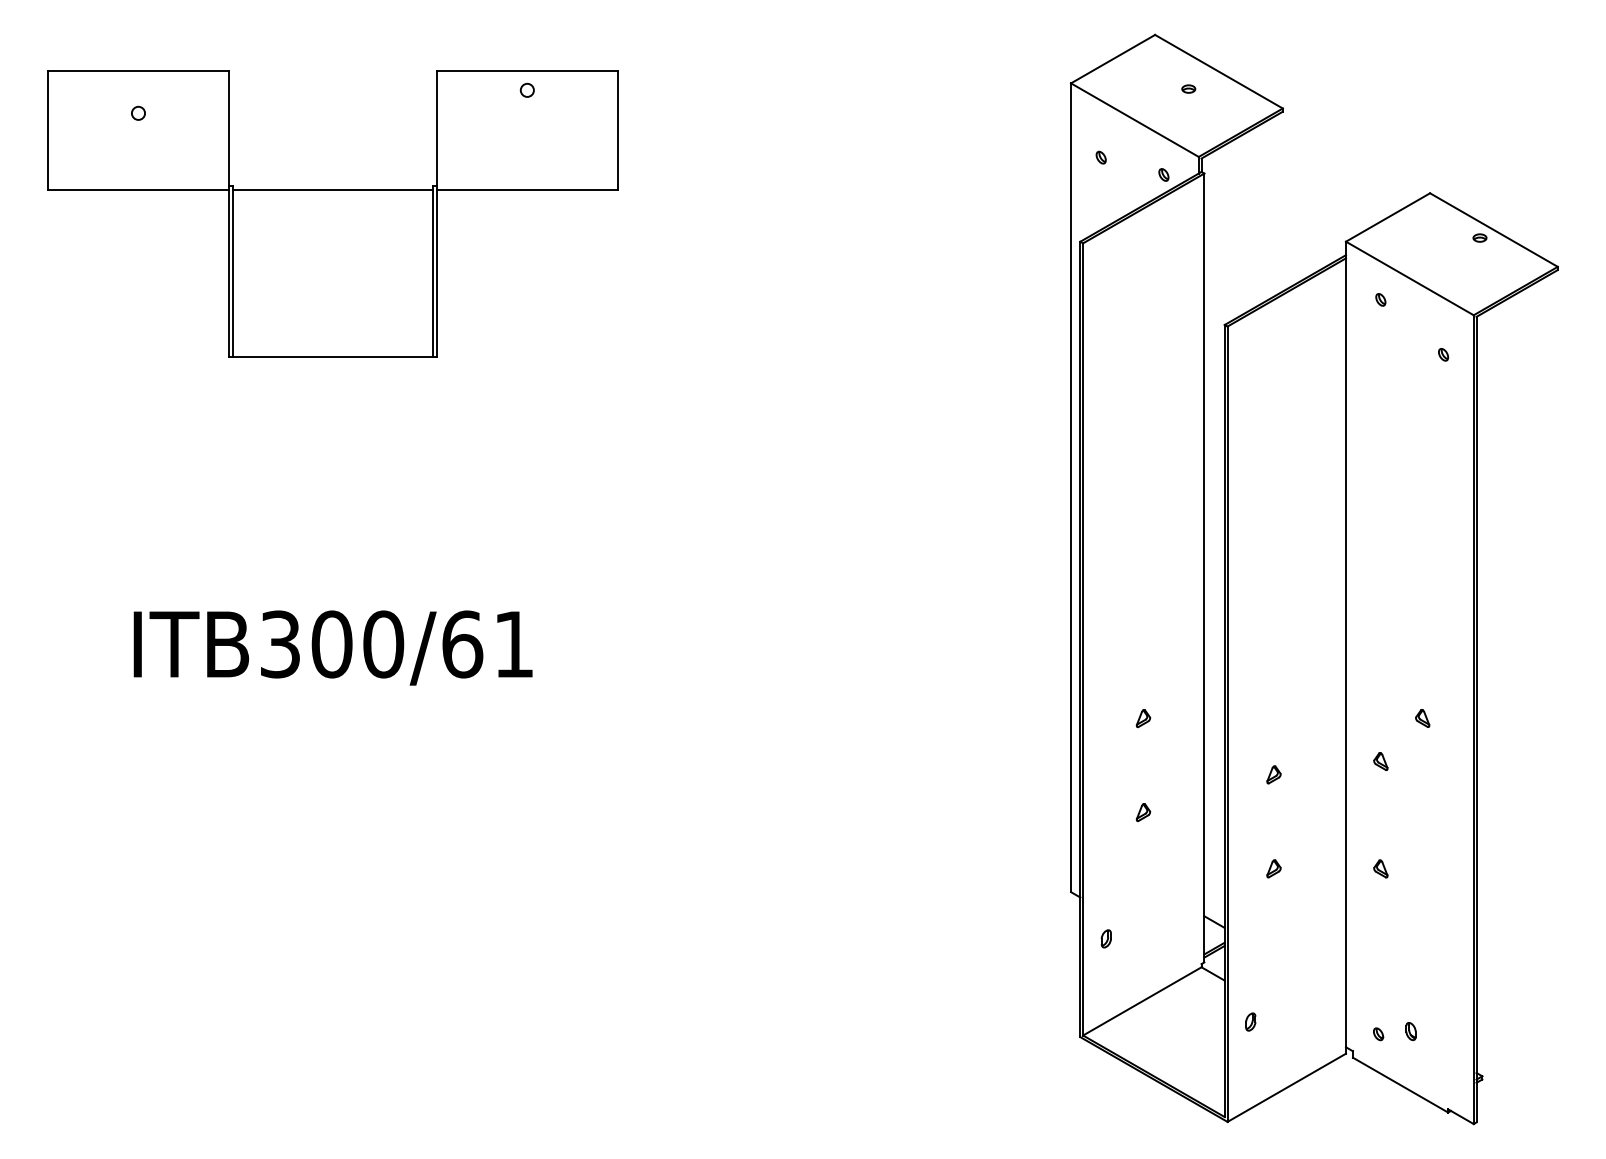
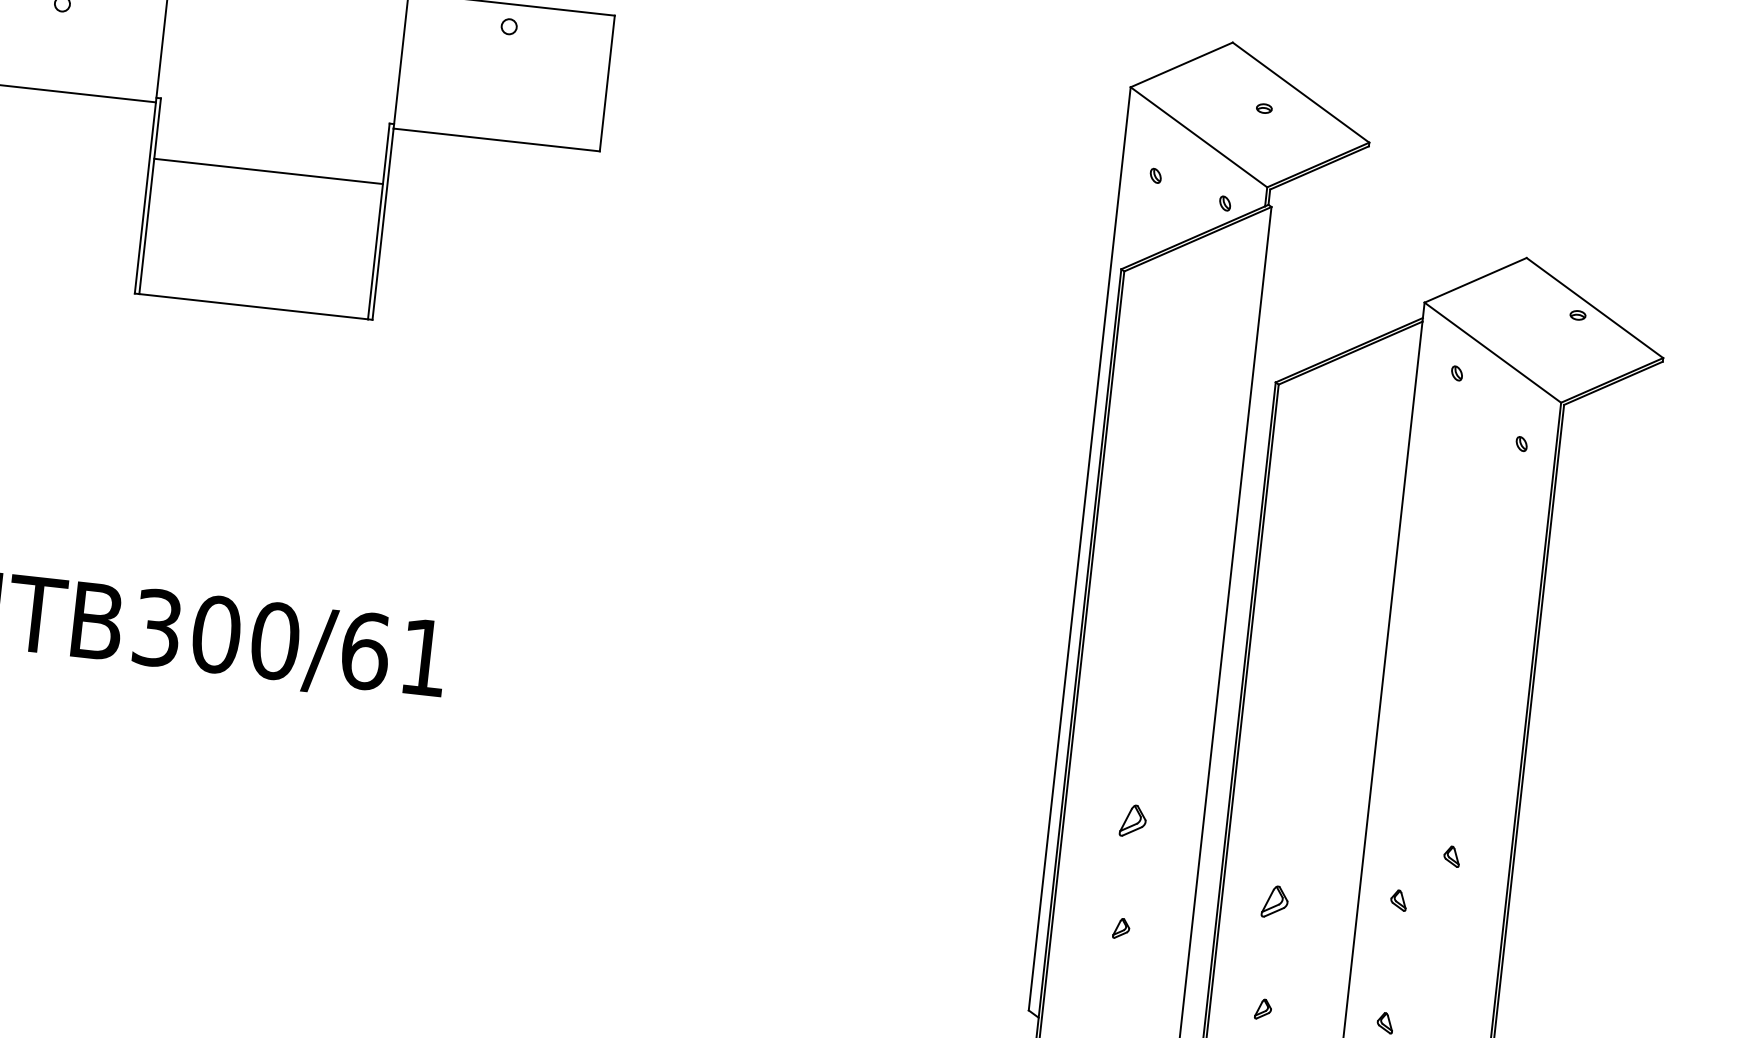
line: (332, 189) -> (268, 171), moved
part: (1143, 718) -> (1133, 821), size x1.6
part: (1273, 774) -> (1274, 901), size x1.6

